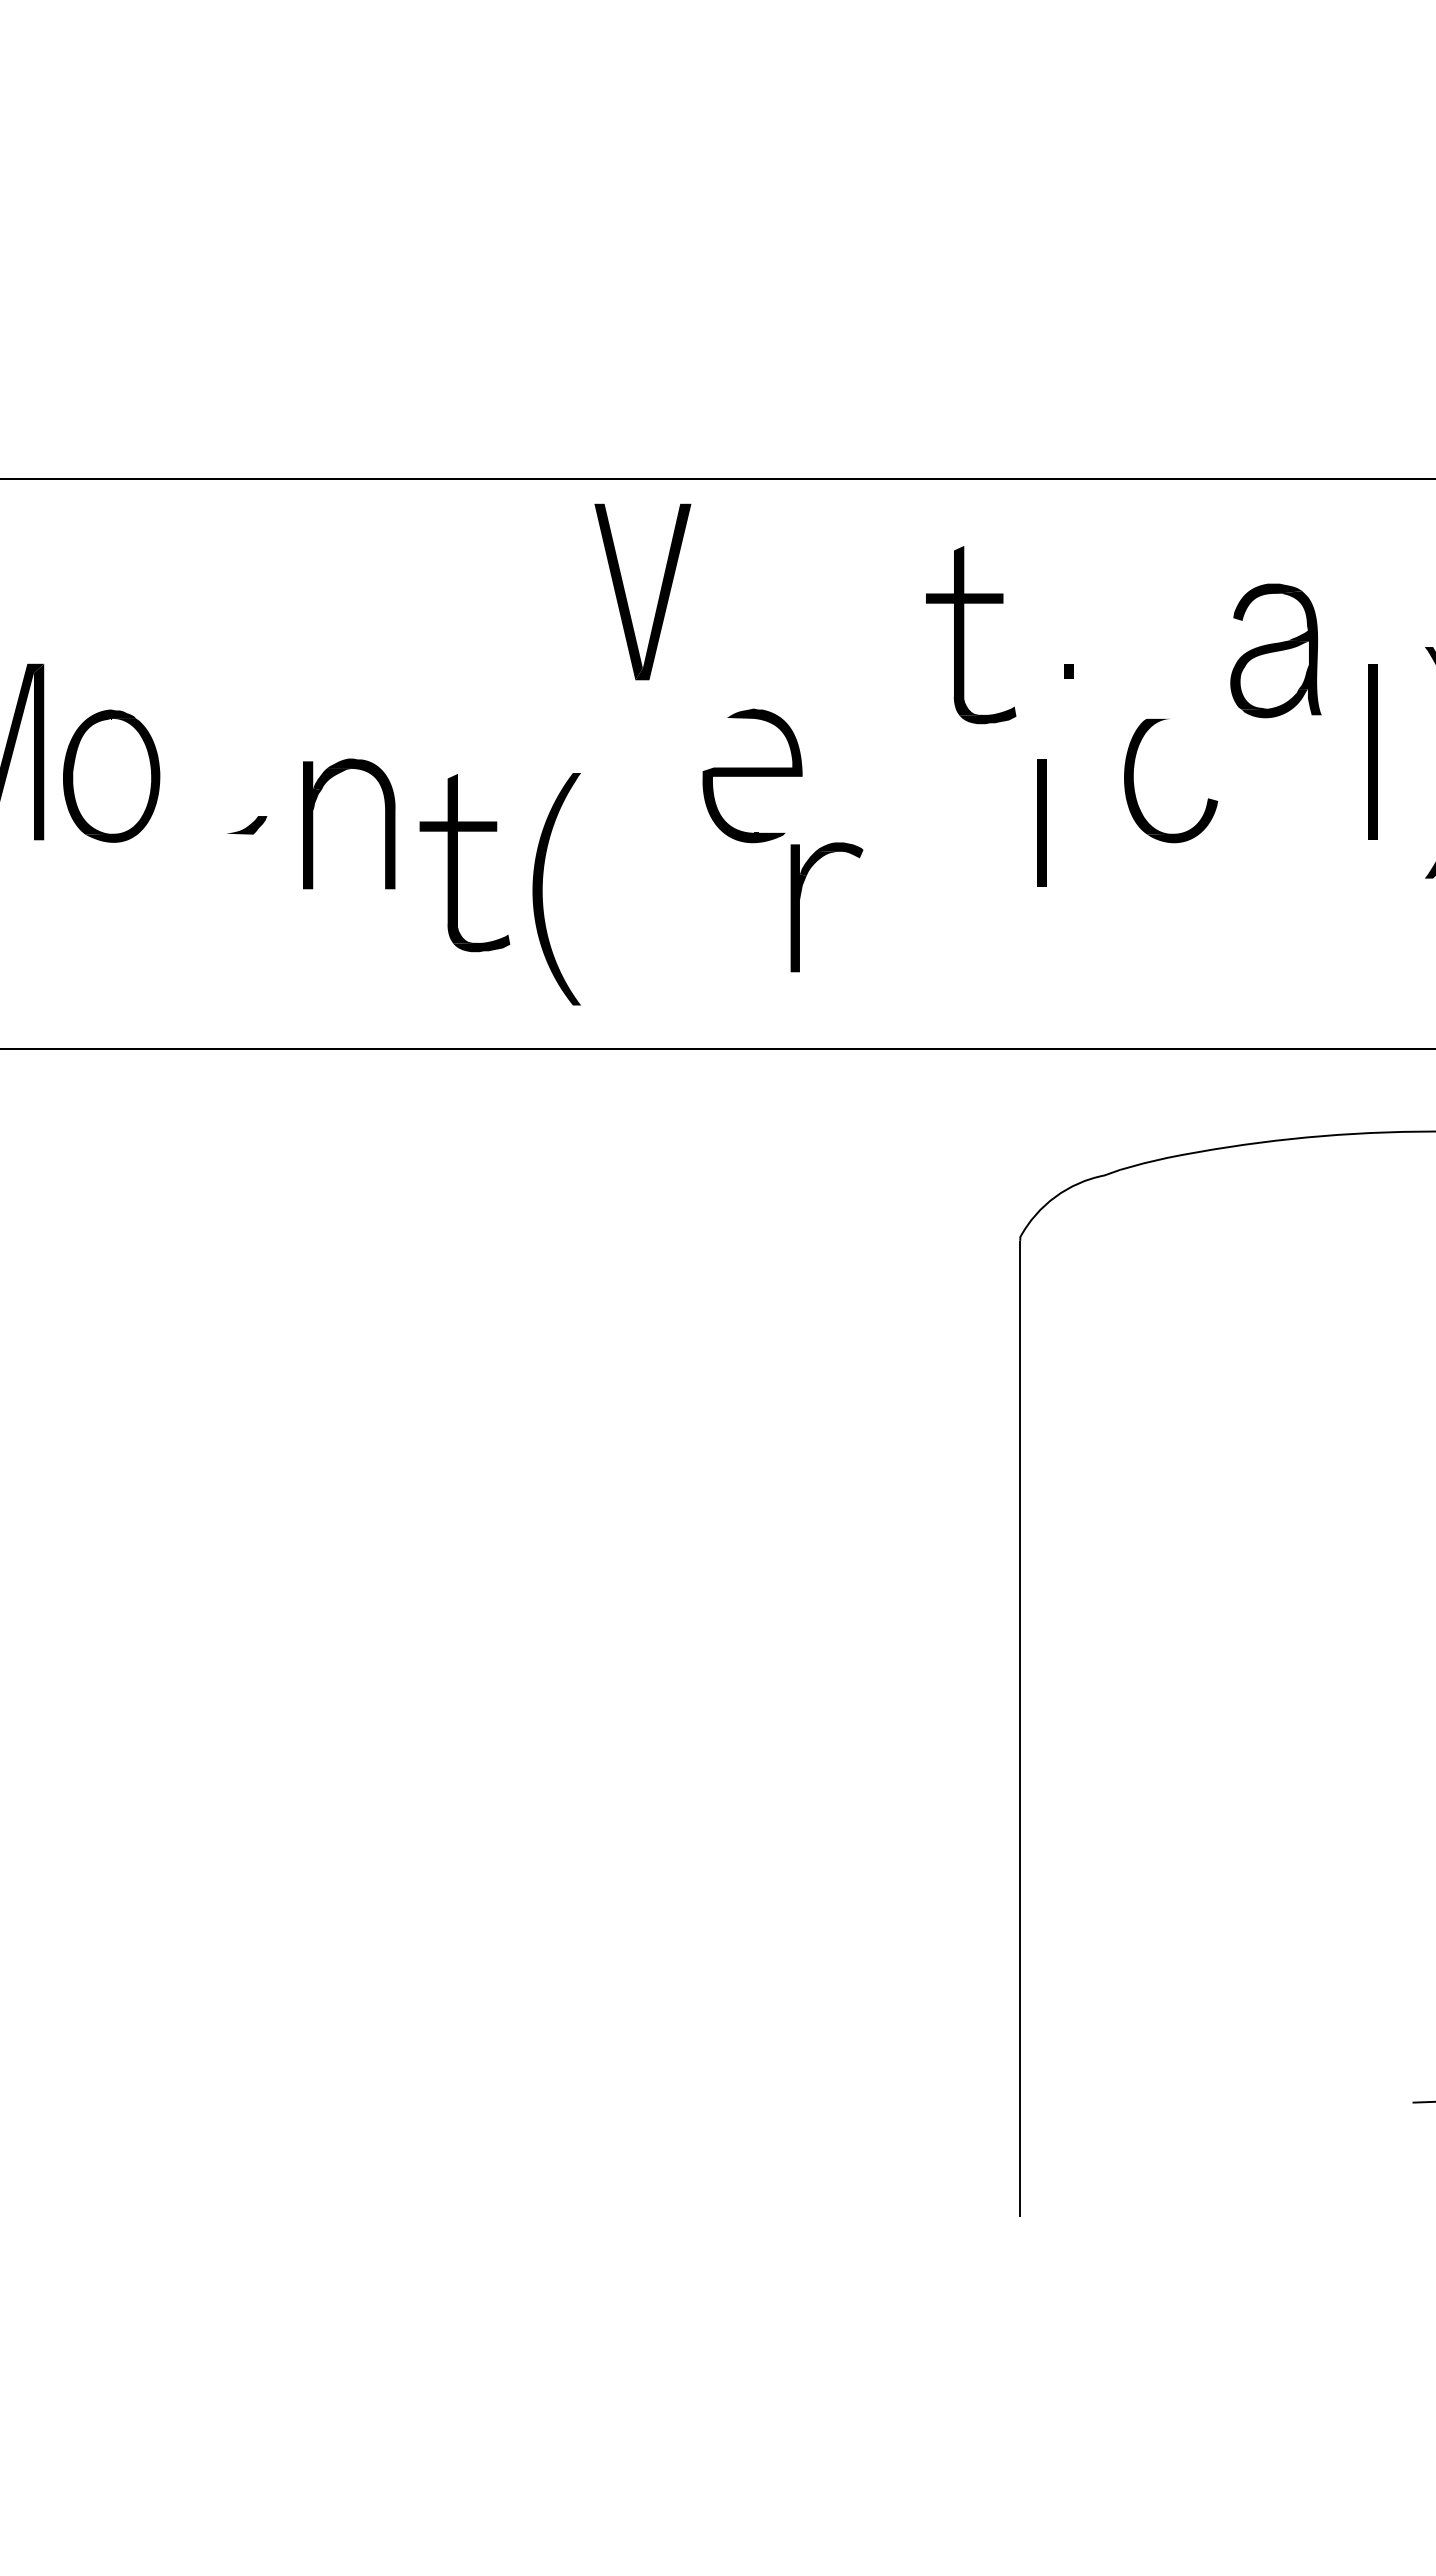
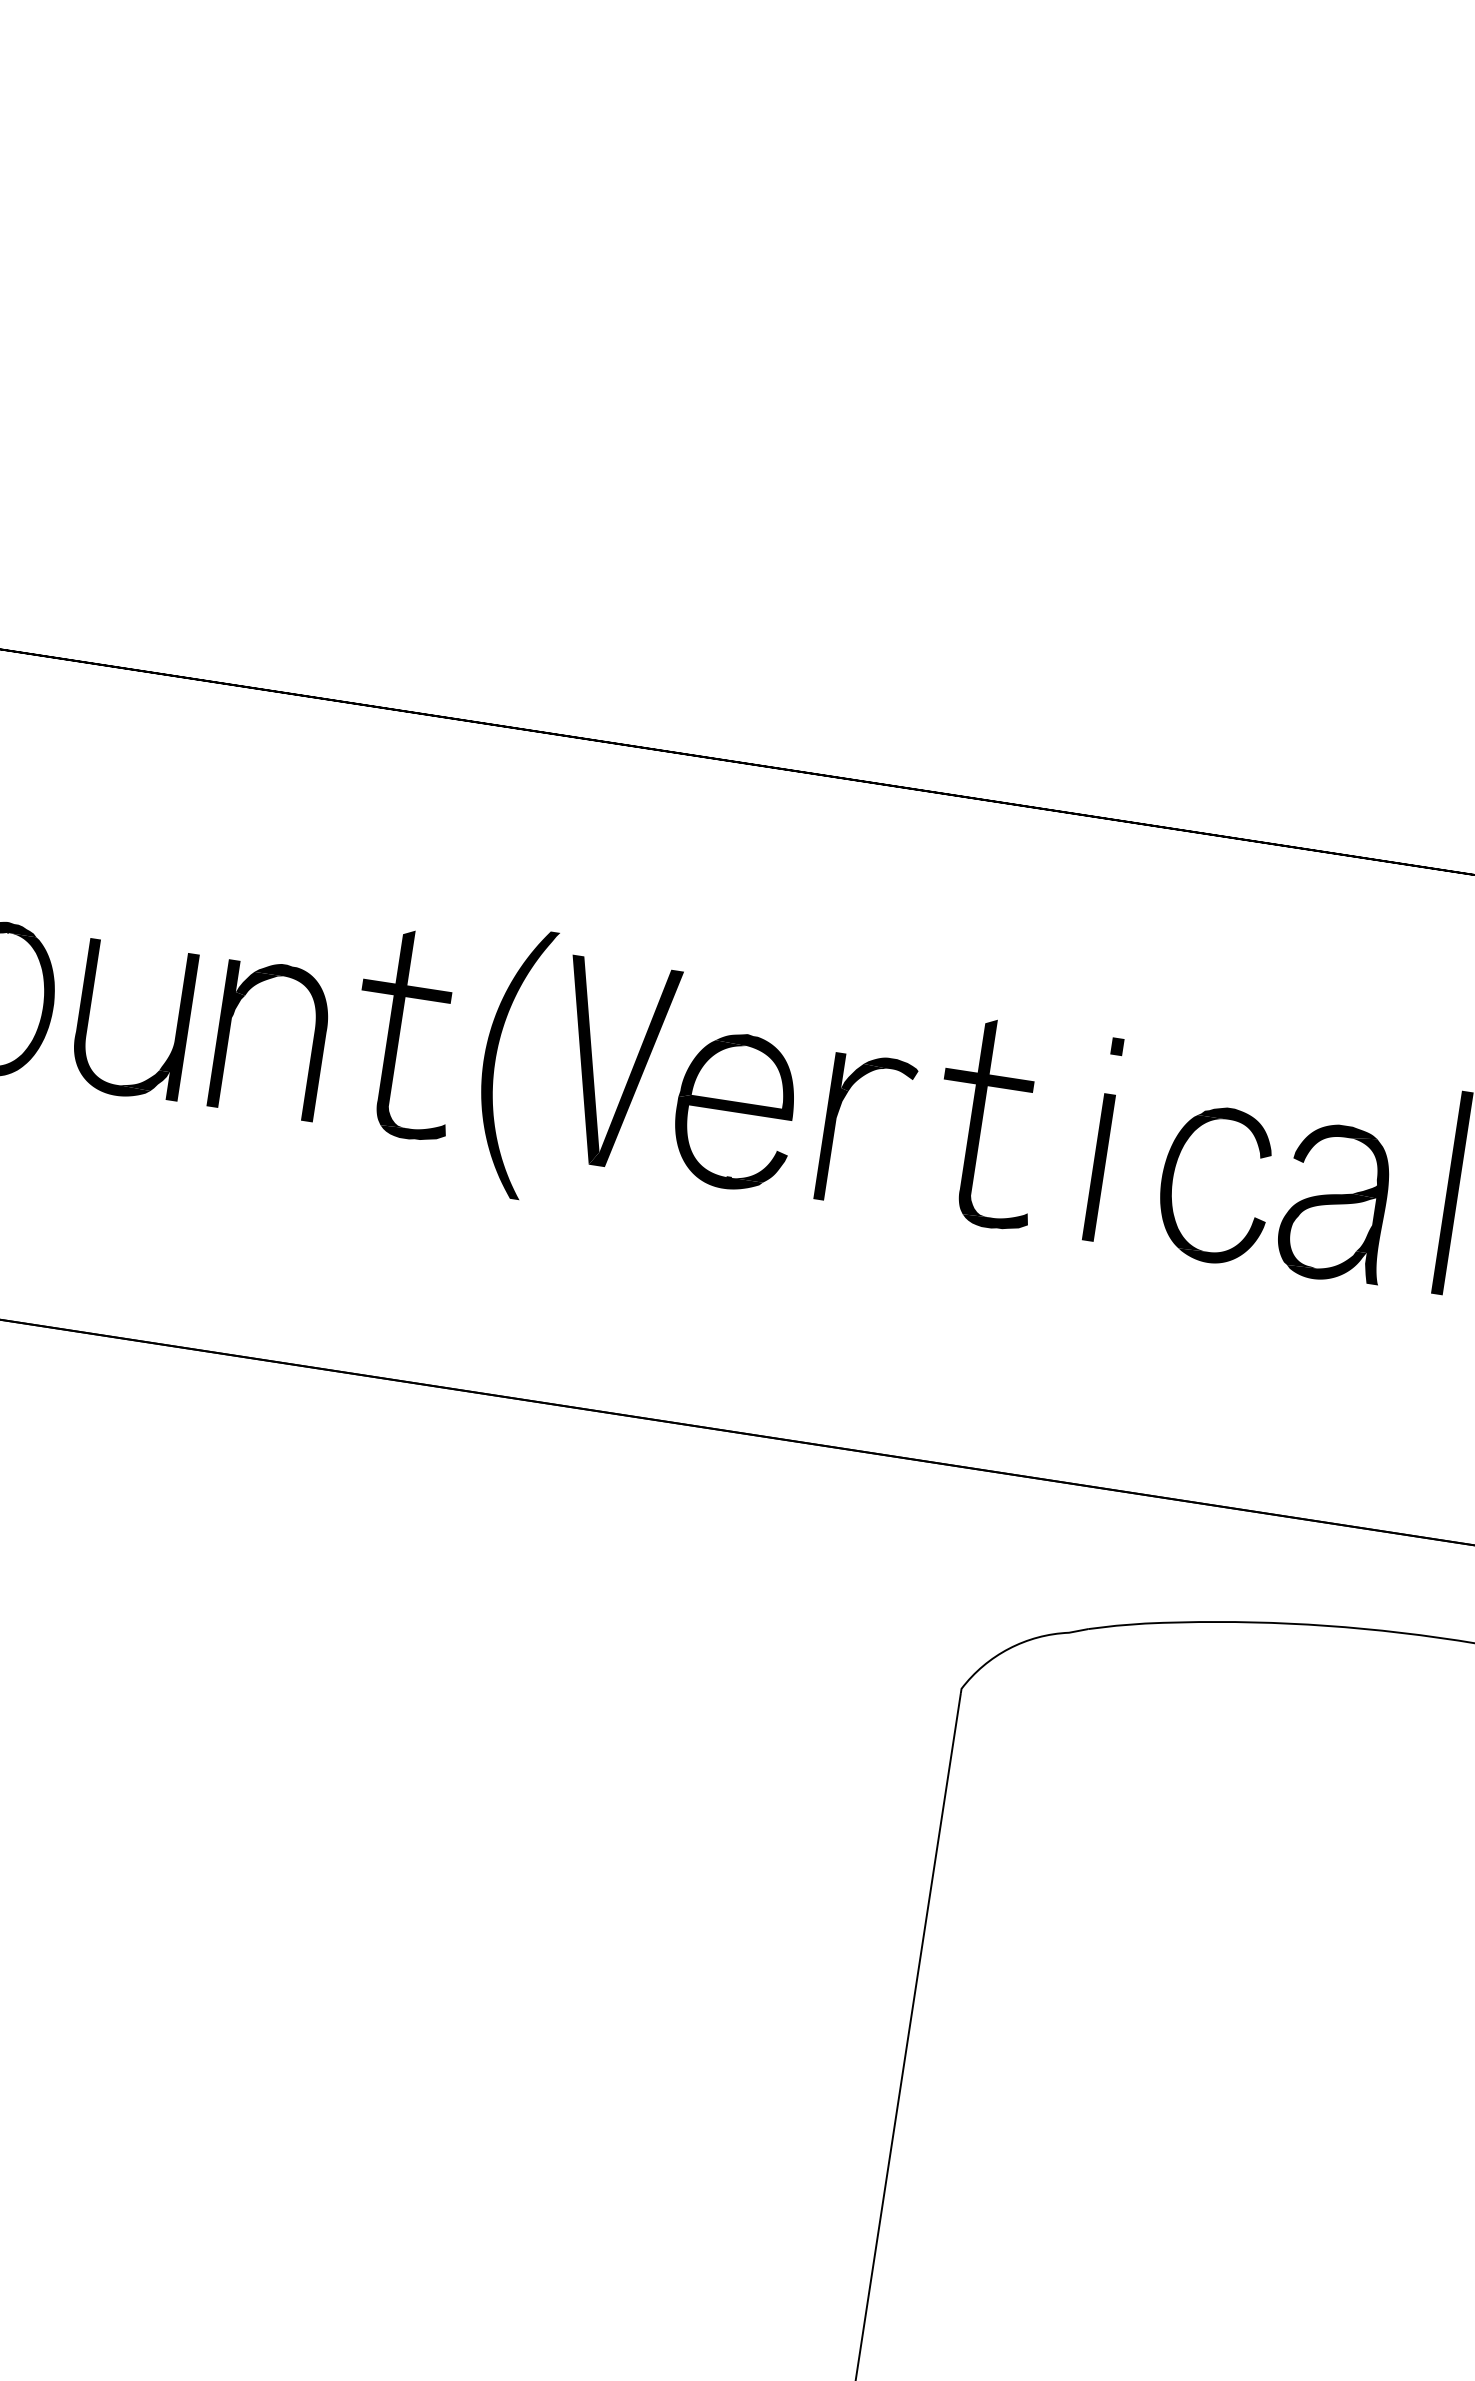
part: (626, 596) -> (593, 1066), moved
part: (964, 635) -> (982, 1122), moved
part: (1275, 650) -> (1336, 1202), moved
fill: (1180, 727) -> (1235, 1130), added
fill: (728, 744) -> (712, 1070), added
fill: (267, 776) -> (176, 1026), added
fill: (217, 777) -> (119, 1018), added
fill: (778, 817) -> (757, 1163), added
part: (1041, 822) -> (1098, 1166), moved
part: (313, 823) -> (230, 1032), moved
part: (457, 863) -> (399, 1033), moved
part: (542, 889) -> (495, 1060), moved
part: (799, 907) -> (834, 1126), moved

